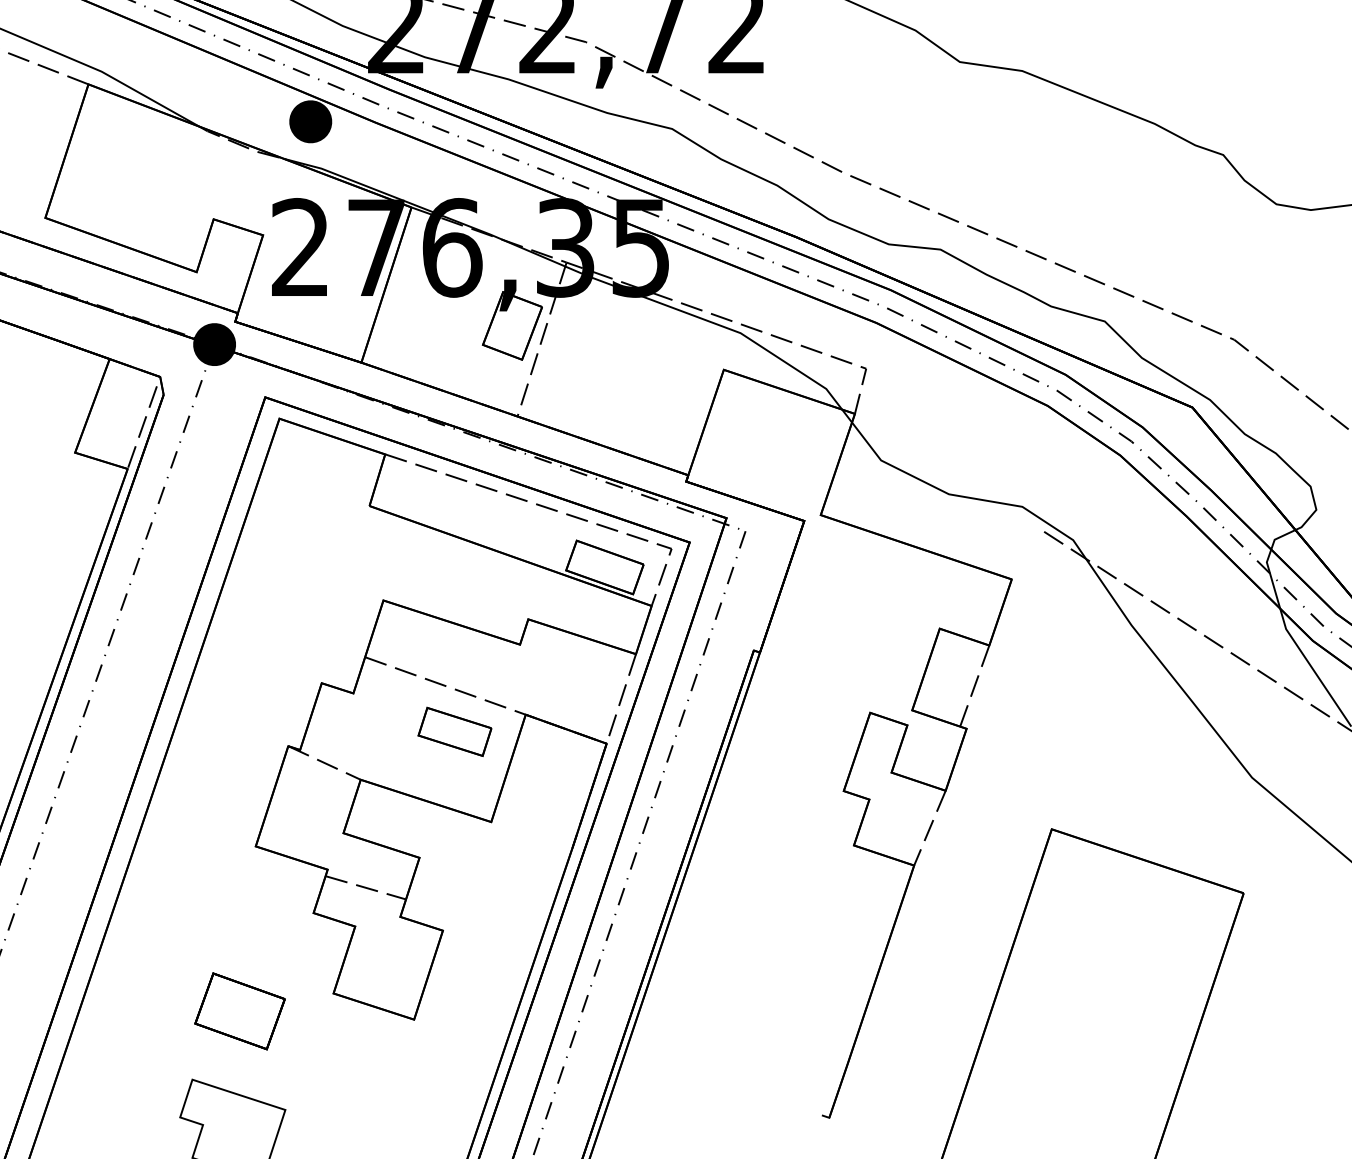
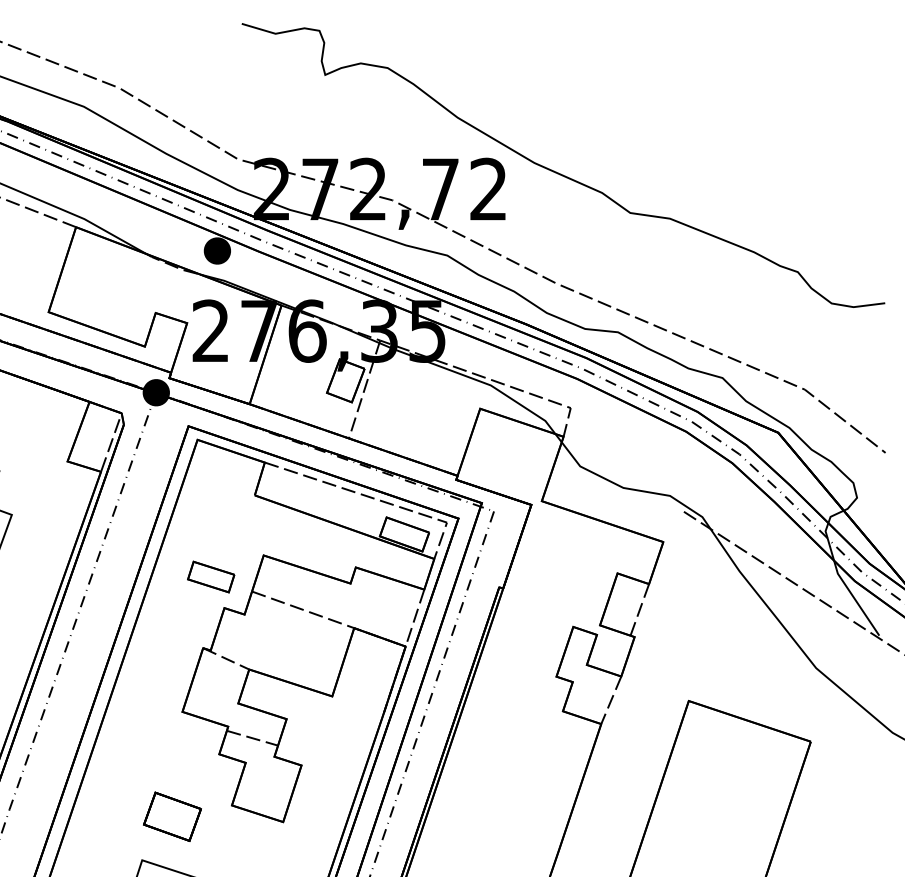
part: (455, 731) -> (211, 576), moved

